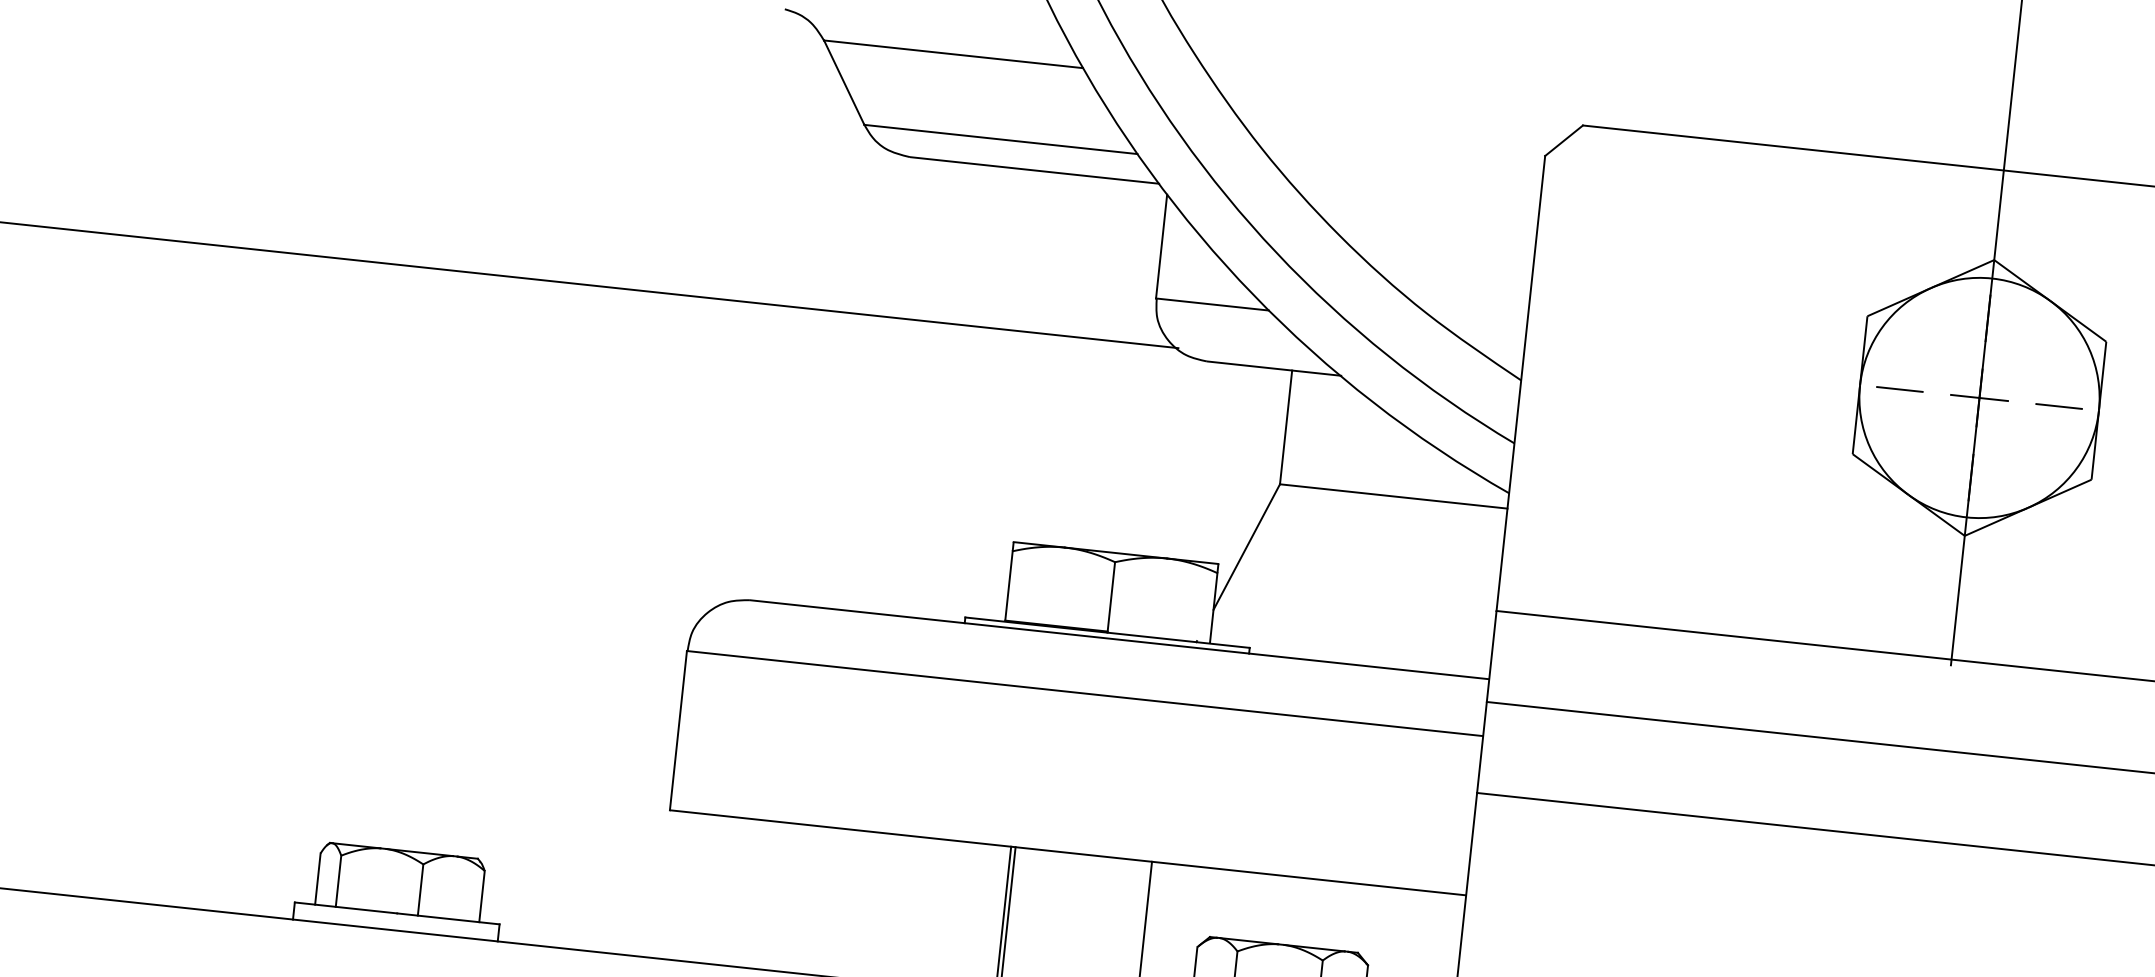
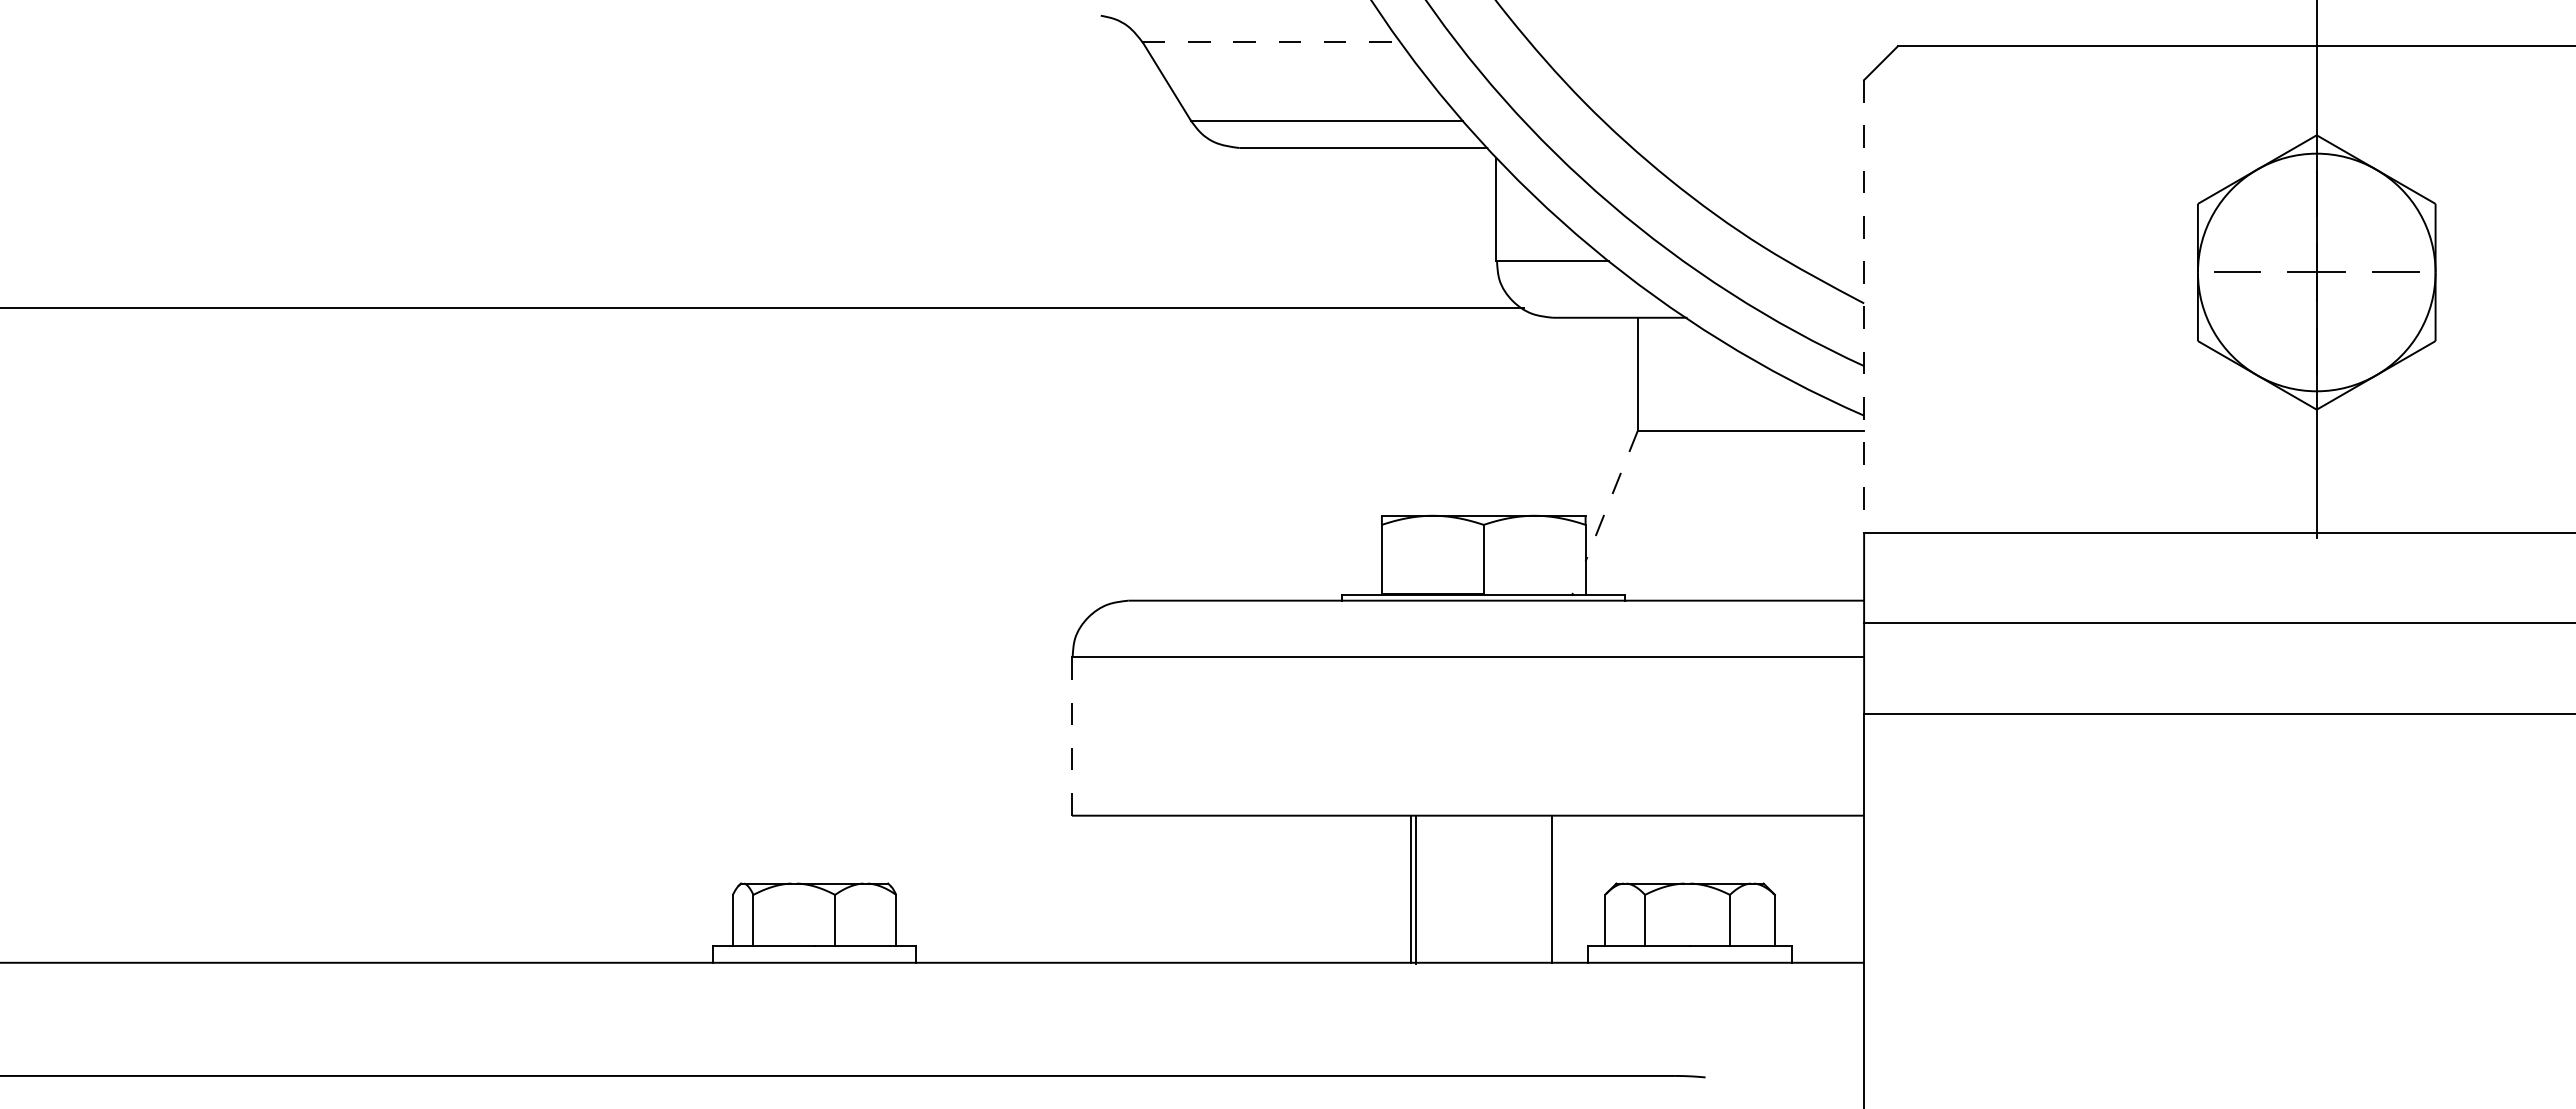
line: (953, 54) -> (1271, 42), solid -> dashed
line: (1521, 383) -> (1864, 306), solid -> dashed
line: (1246, 547) -> (1611, 496), solid -> dashed
line: (677, 730) -> (1071, 736), solid -> dashed

